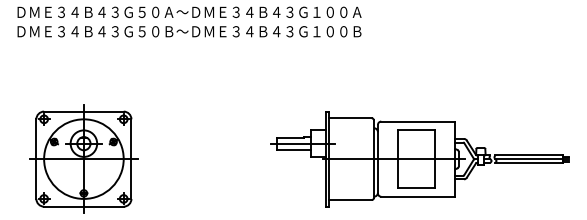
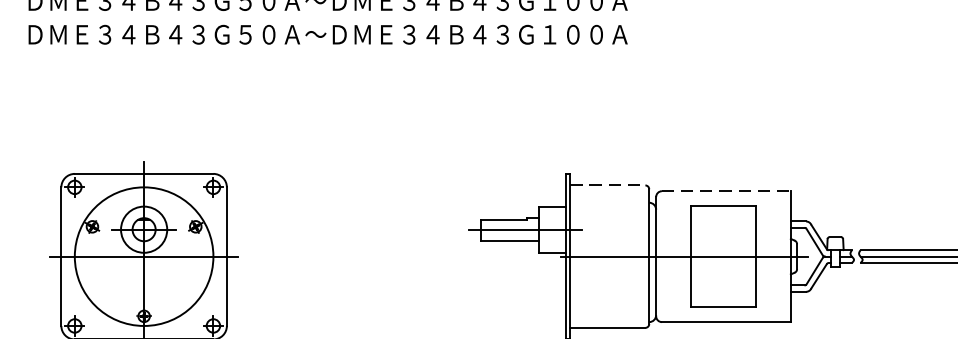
text: (262, 31) -> (455, 34), ＤＭＥ３４Ｂ４３Ｇ５０Ｂ～ＤＭＥ３４Ｂ４３Ｇ１００Ｂ -> ＤＭＥ３４Ｂ４３Ｇ５０Ａ～ＤＭＥ３４Ｂ４３Ｇ１００Ａ
line: (350, 118) -> (608, 185), solid -> dashed
line: (418, 121) -> (726, 191), solid -> dashed

